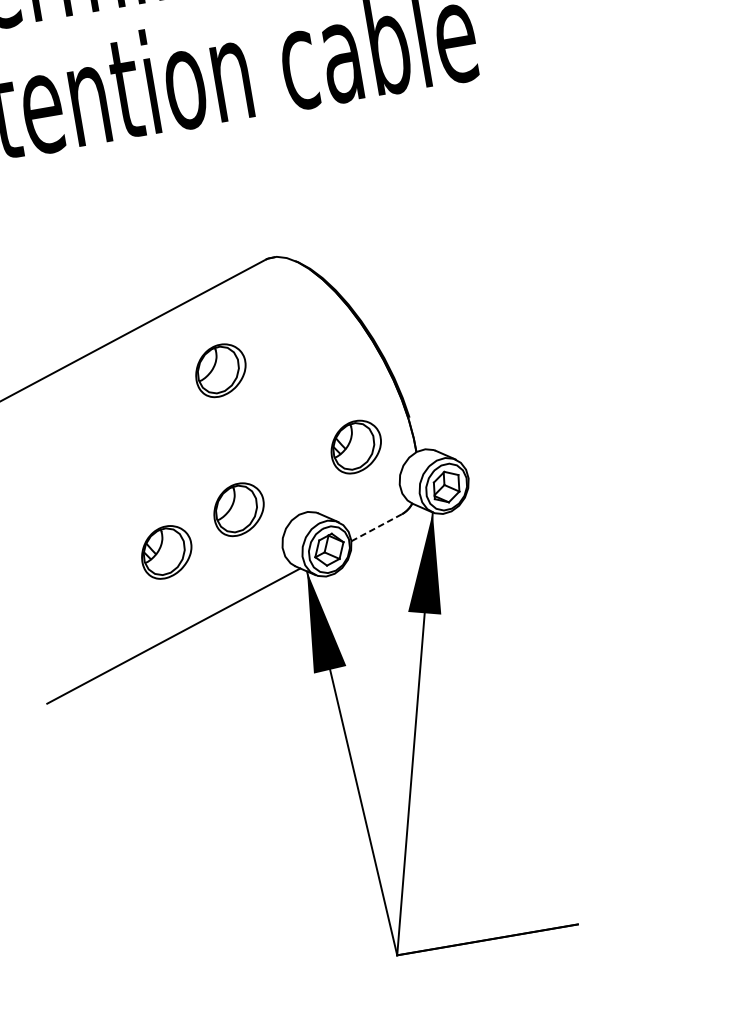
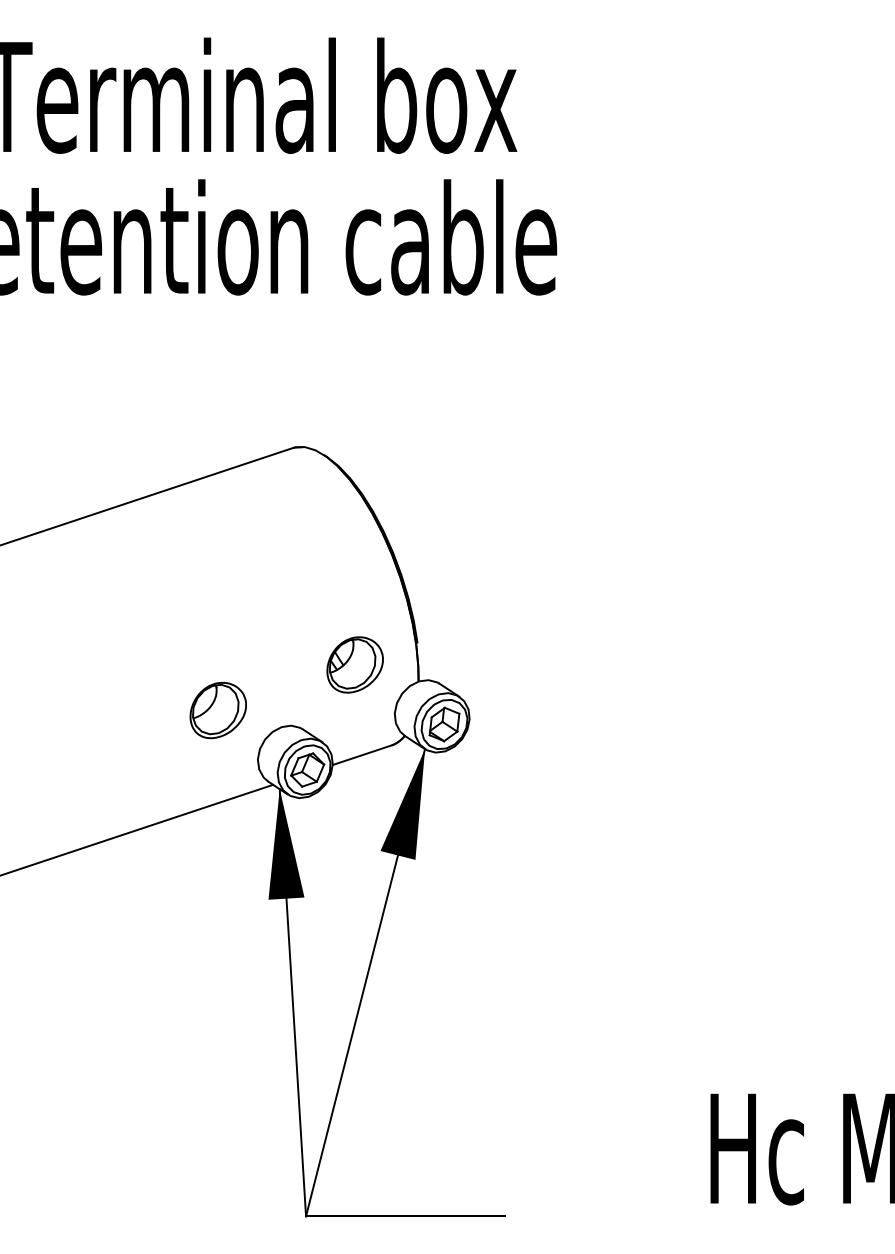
part: (220, 370) -> (223, 558), removed
line: (376, 527) -> (362, 755), dashed -> solid
part: (166, 551) -> (132, 742), removed

